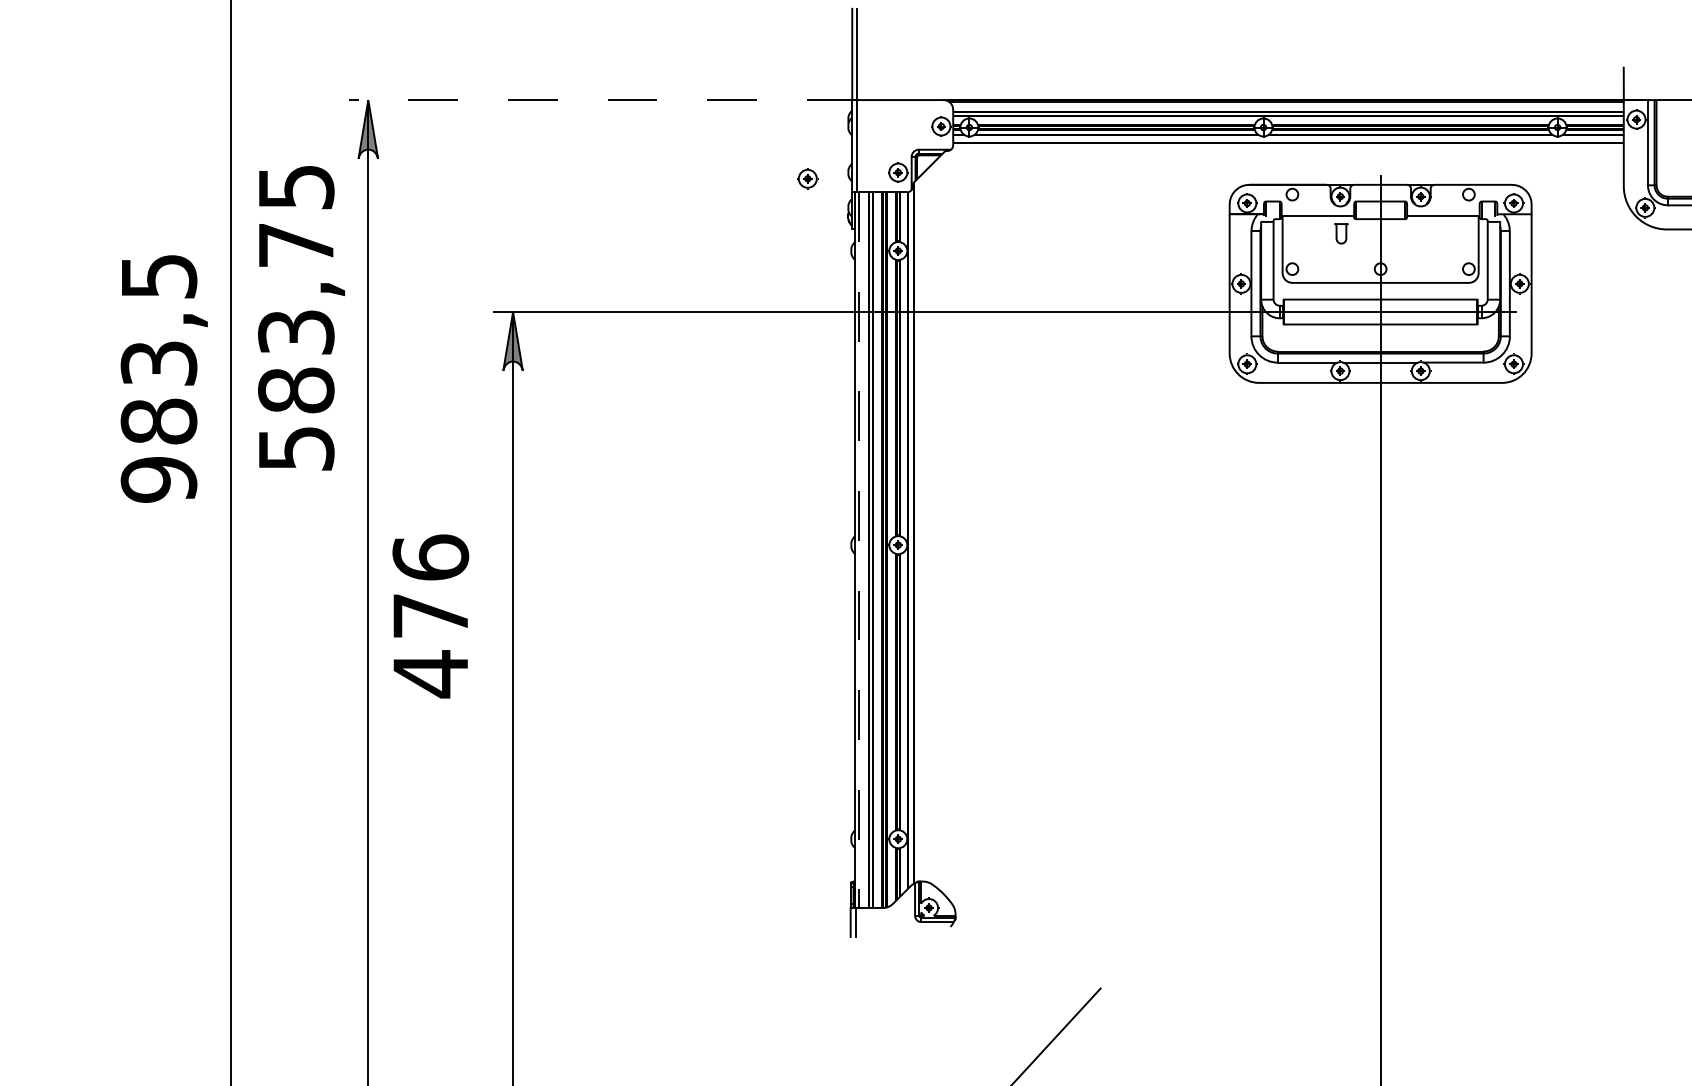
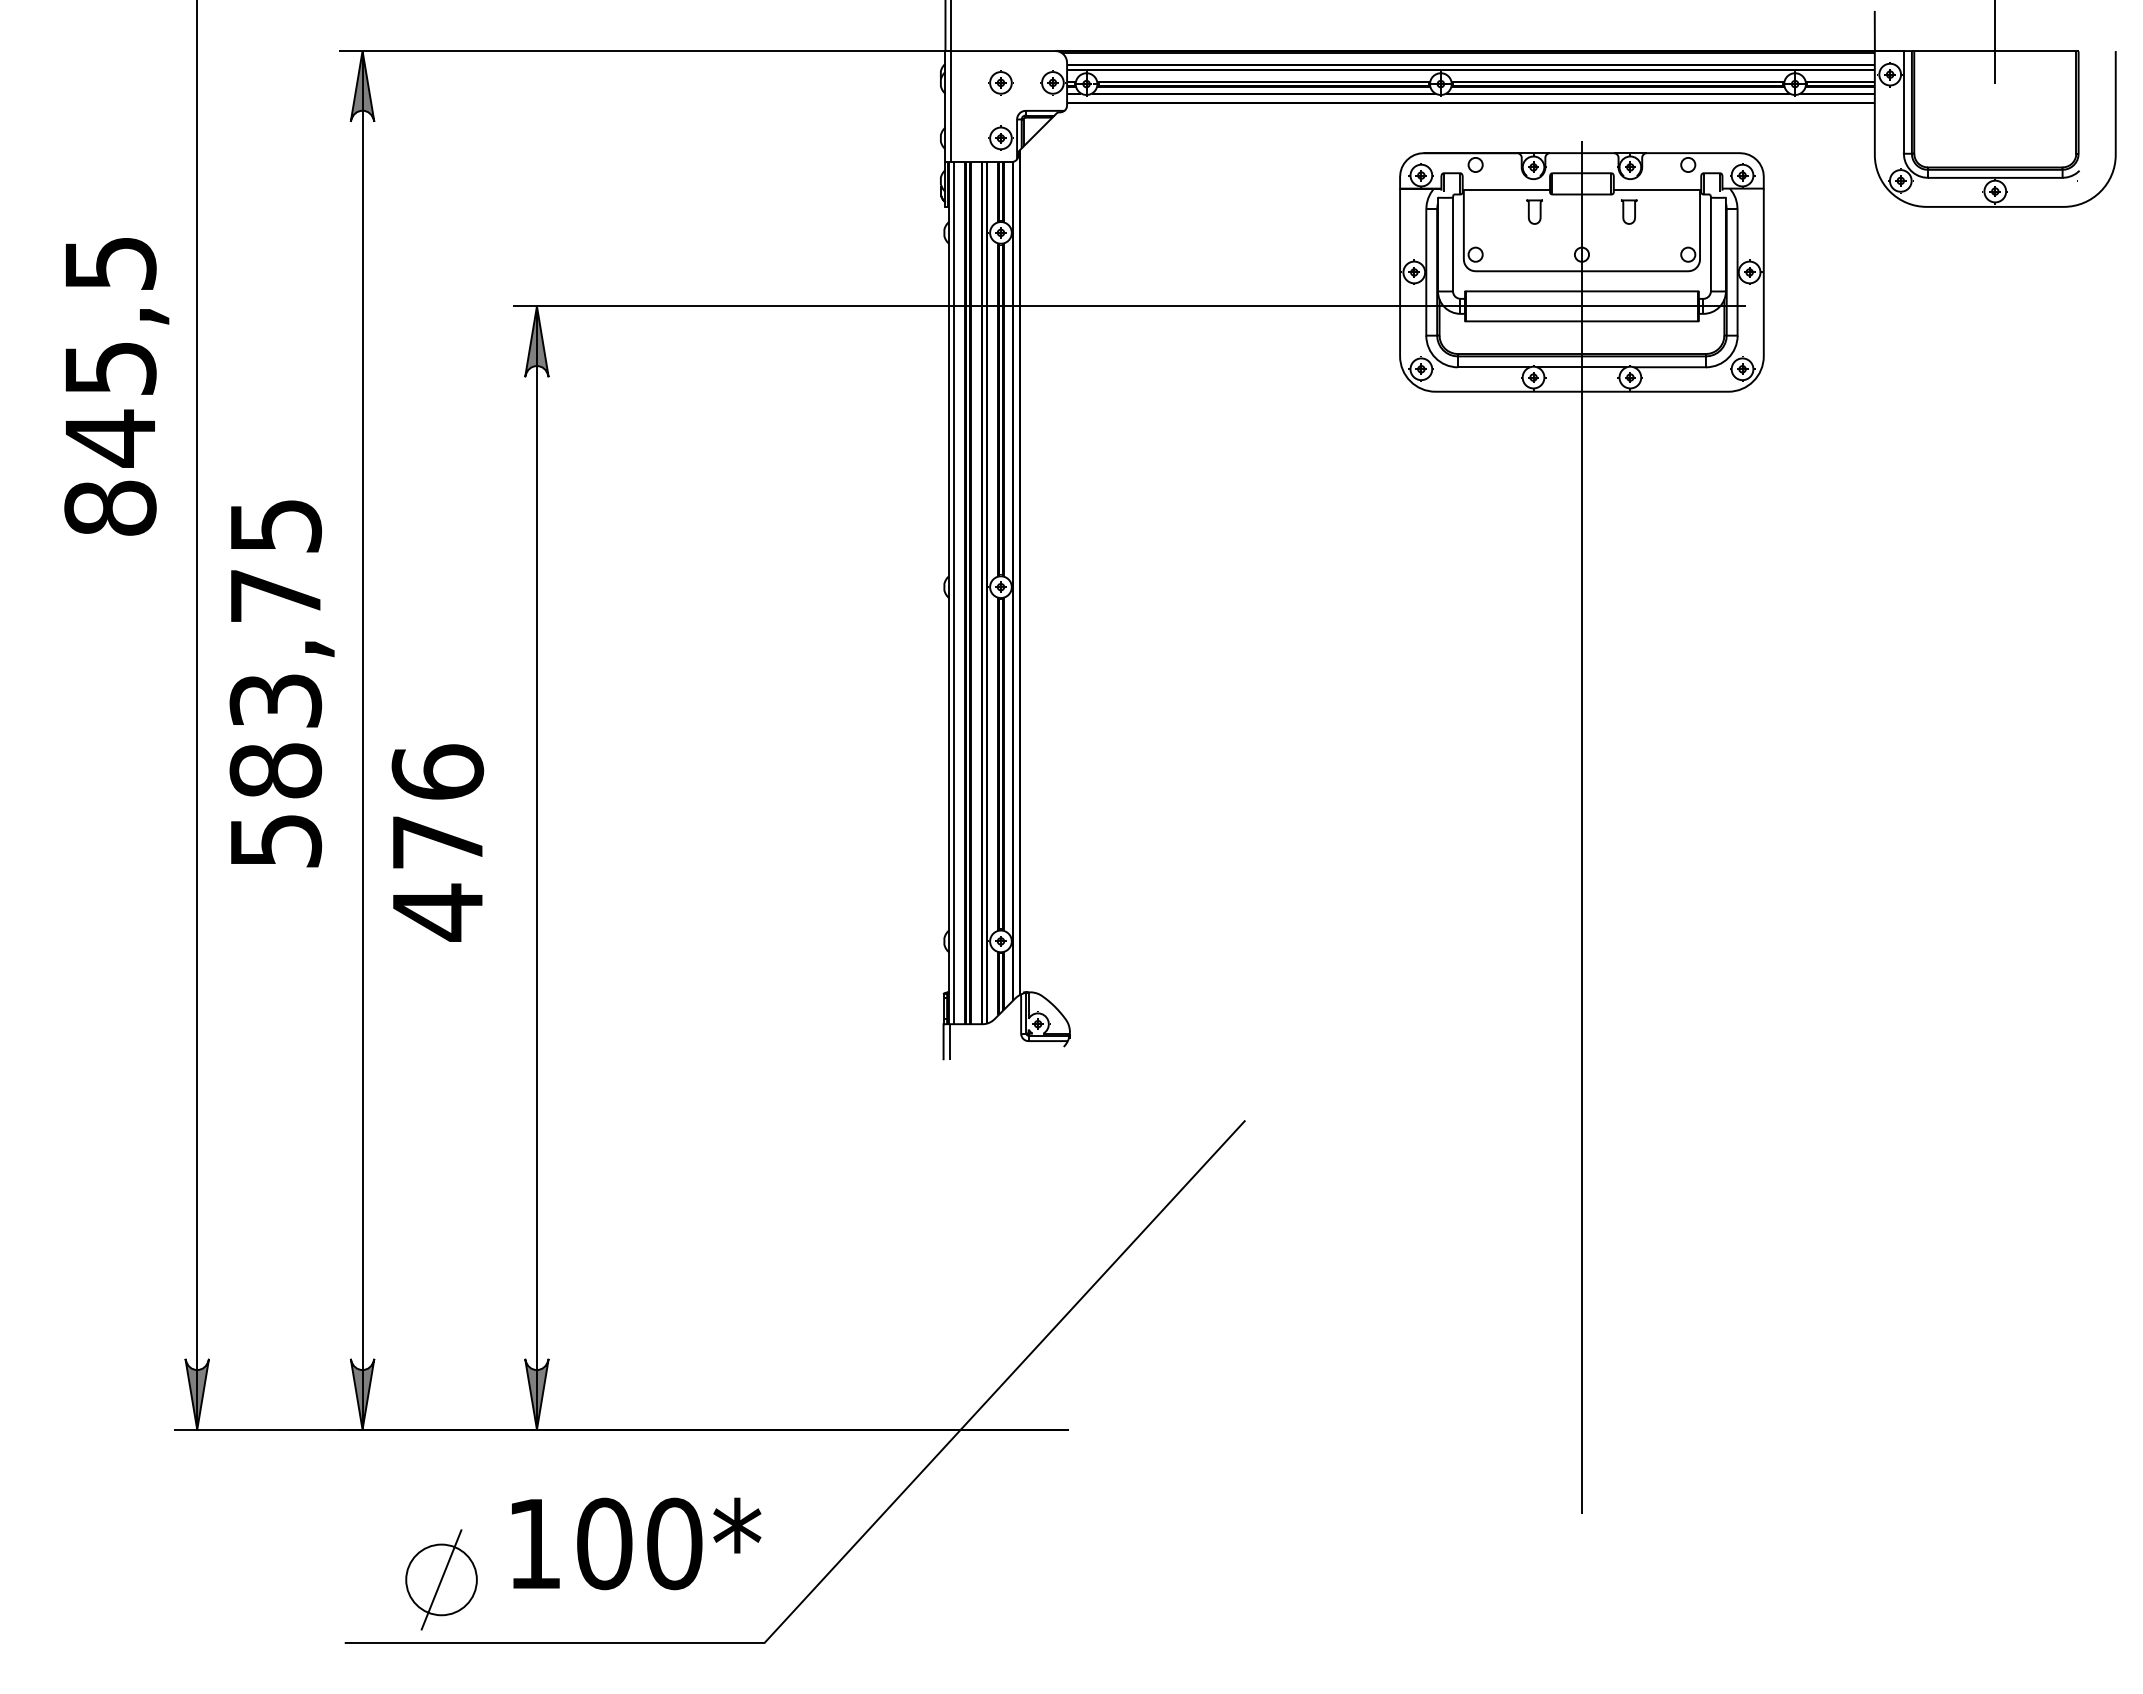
line: (602, 100) -> (644, 51), dashed -> solid
part: (807, 178) -> (1000, 82), moved
part: (1420, 233) -> (1629, 211), added
text: (301, 317) -> (281, 683), moved
text: (159, 422) -> (110, 439), 983,5 -> 845,5
line: (858, 550) -> (953, 593), dashed -> solid
text: (430, 615) -> (437, 842), moved

